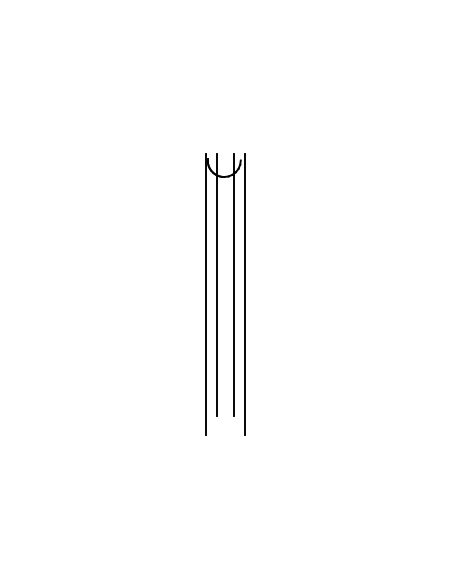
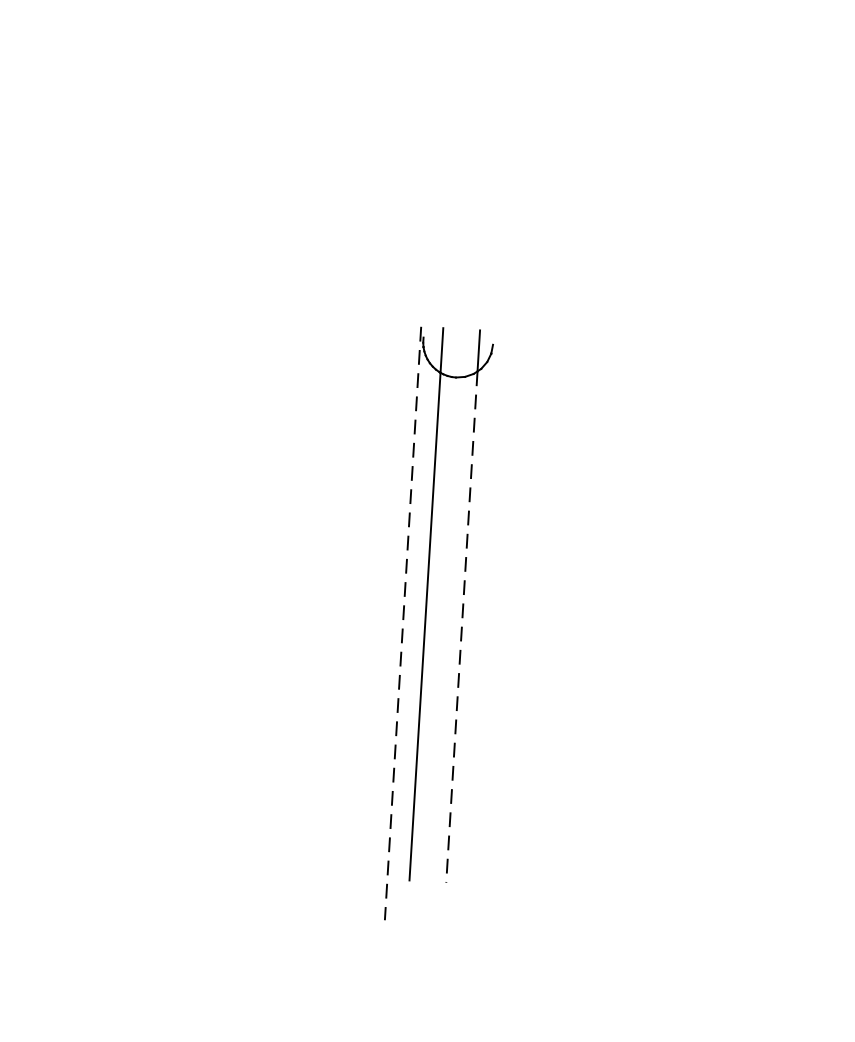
line: (206, 294) -> (403, 623), solid -> dashed
line: (245, 294) -> (485, 628), removed
line: (234, 295) -> (462, 628), solid -> dashed

